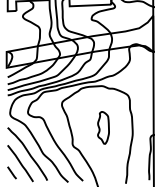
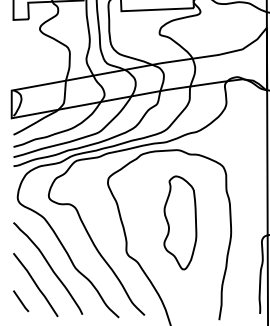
part: (103, 127) -> (180, 222), size x1.67

